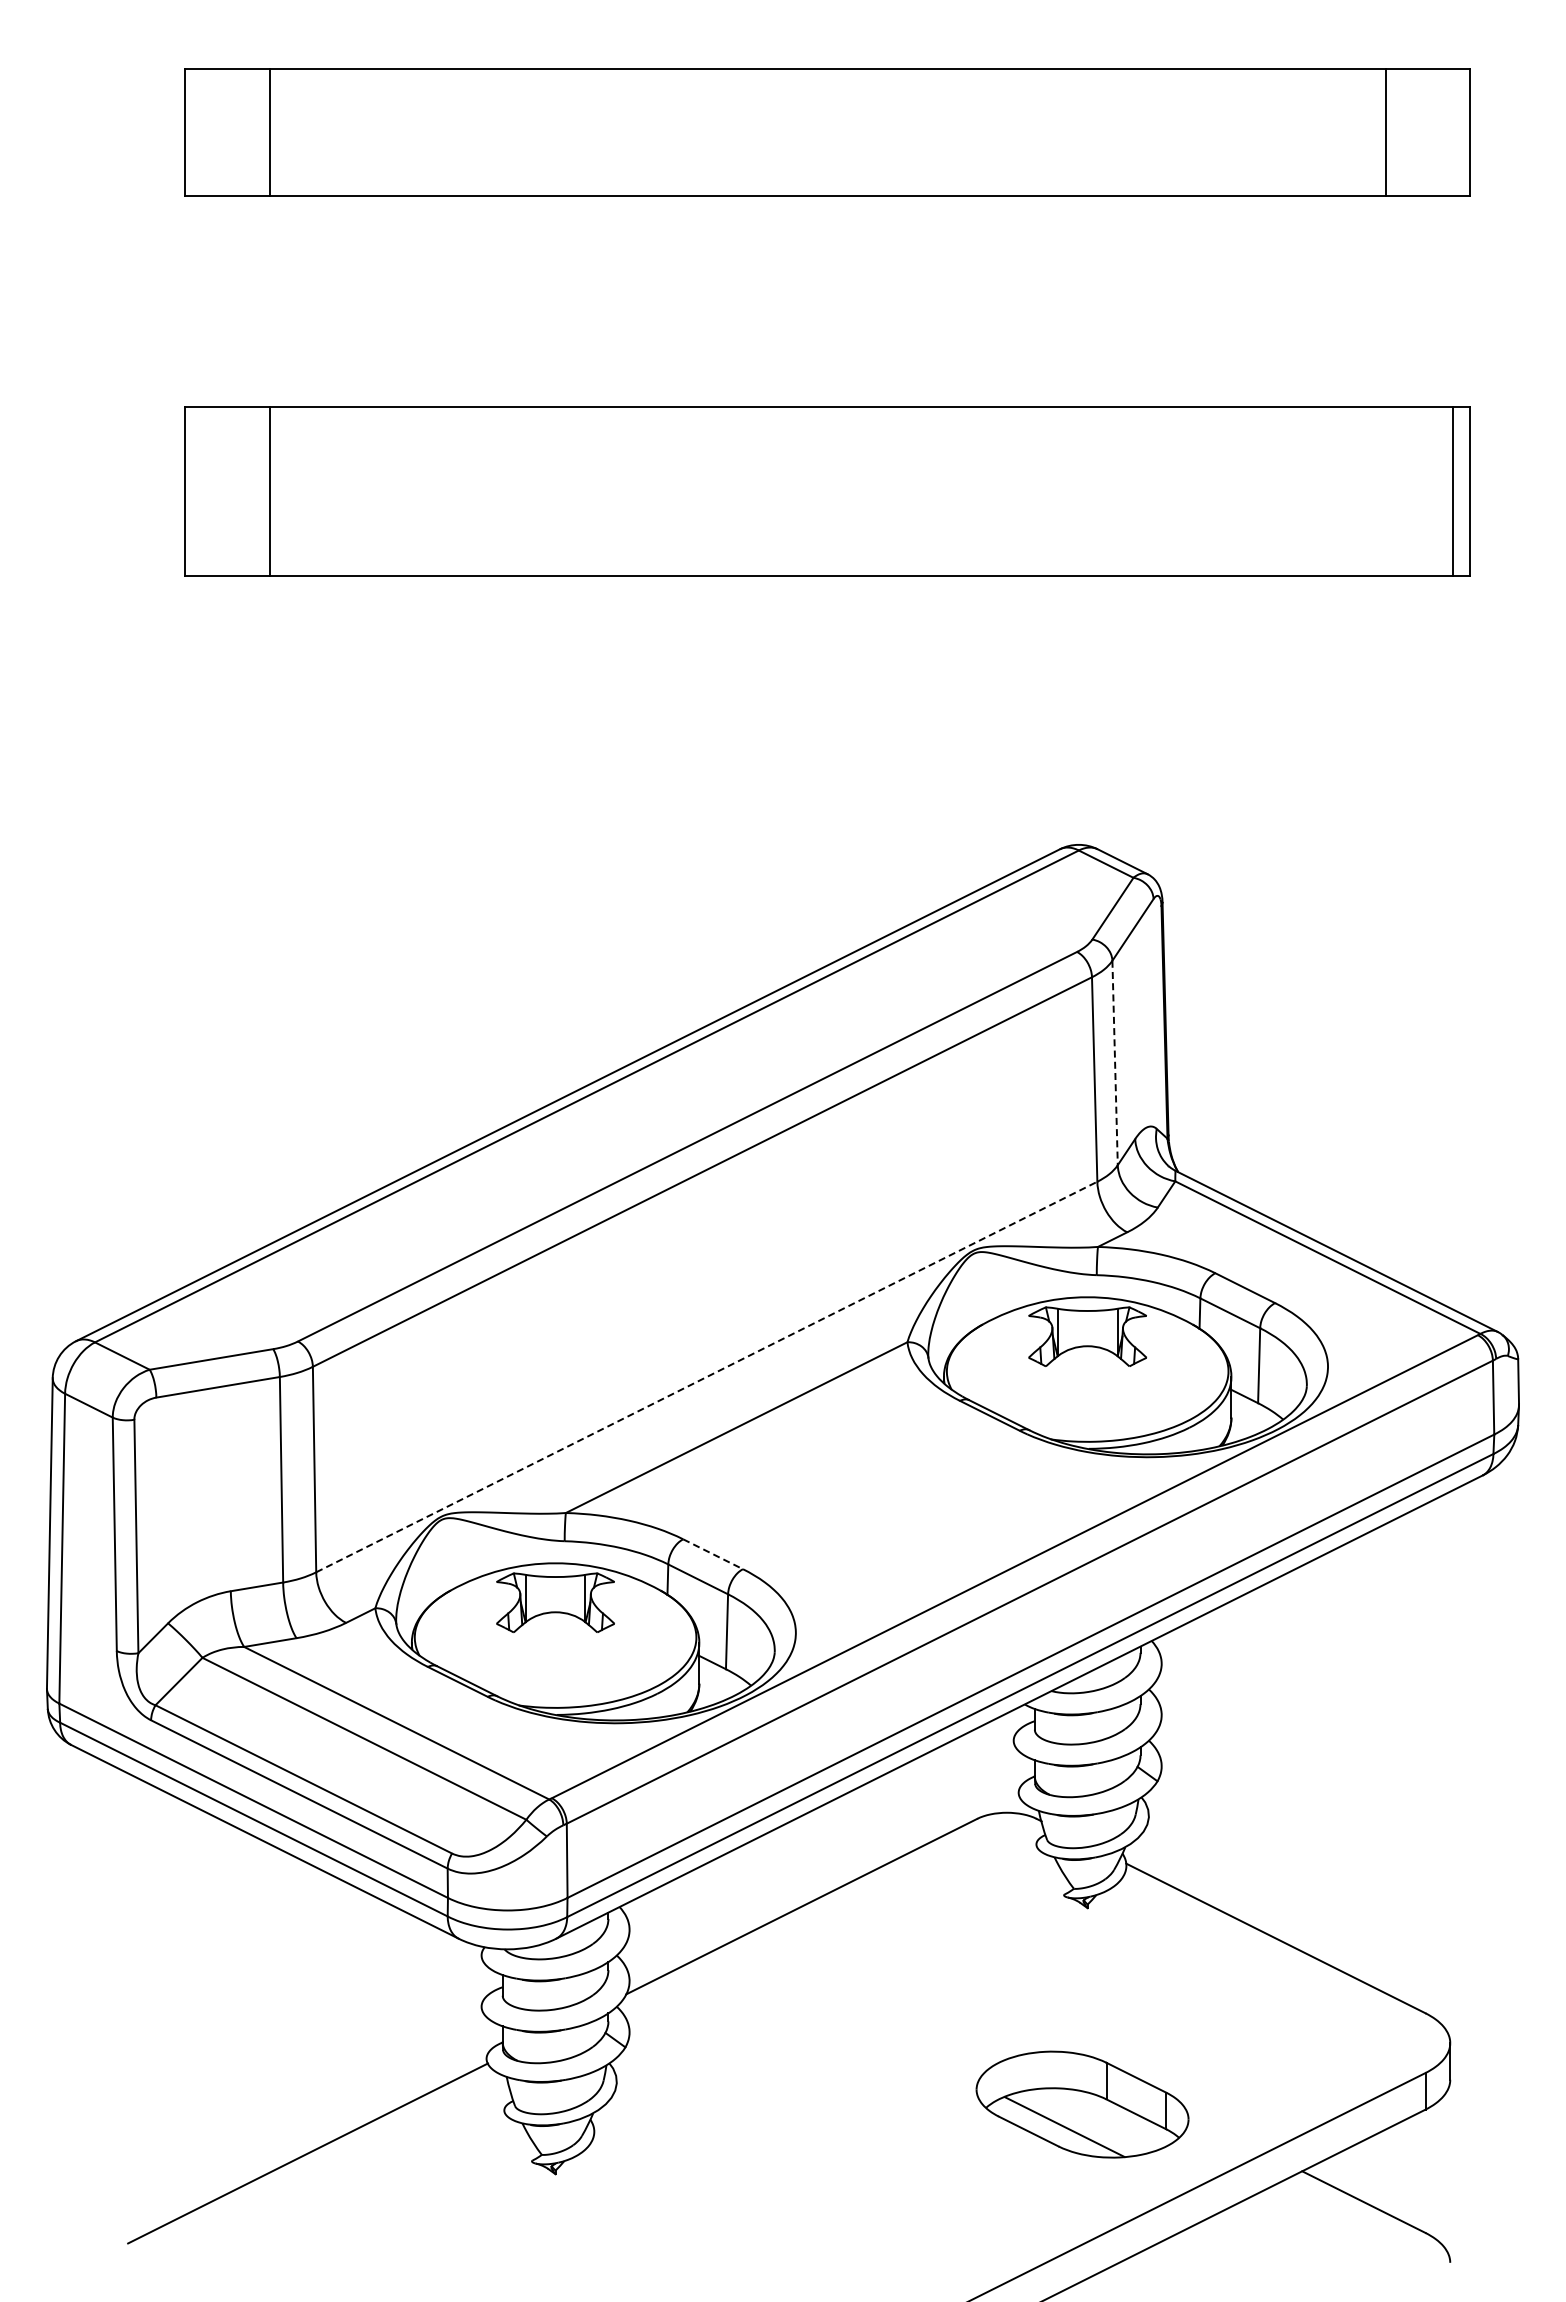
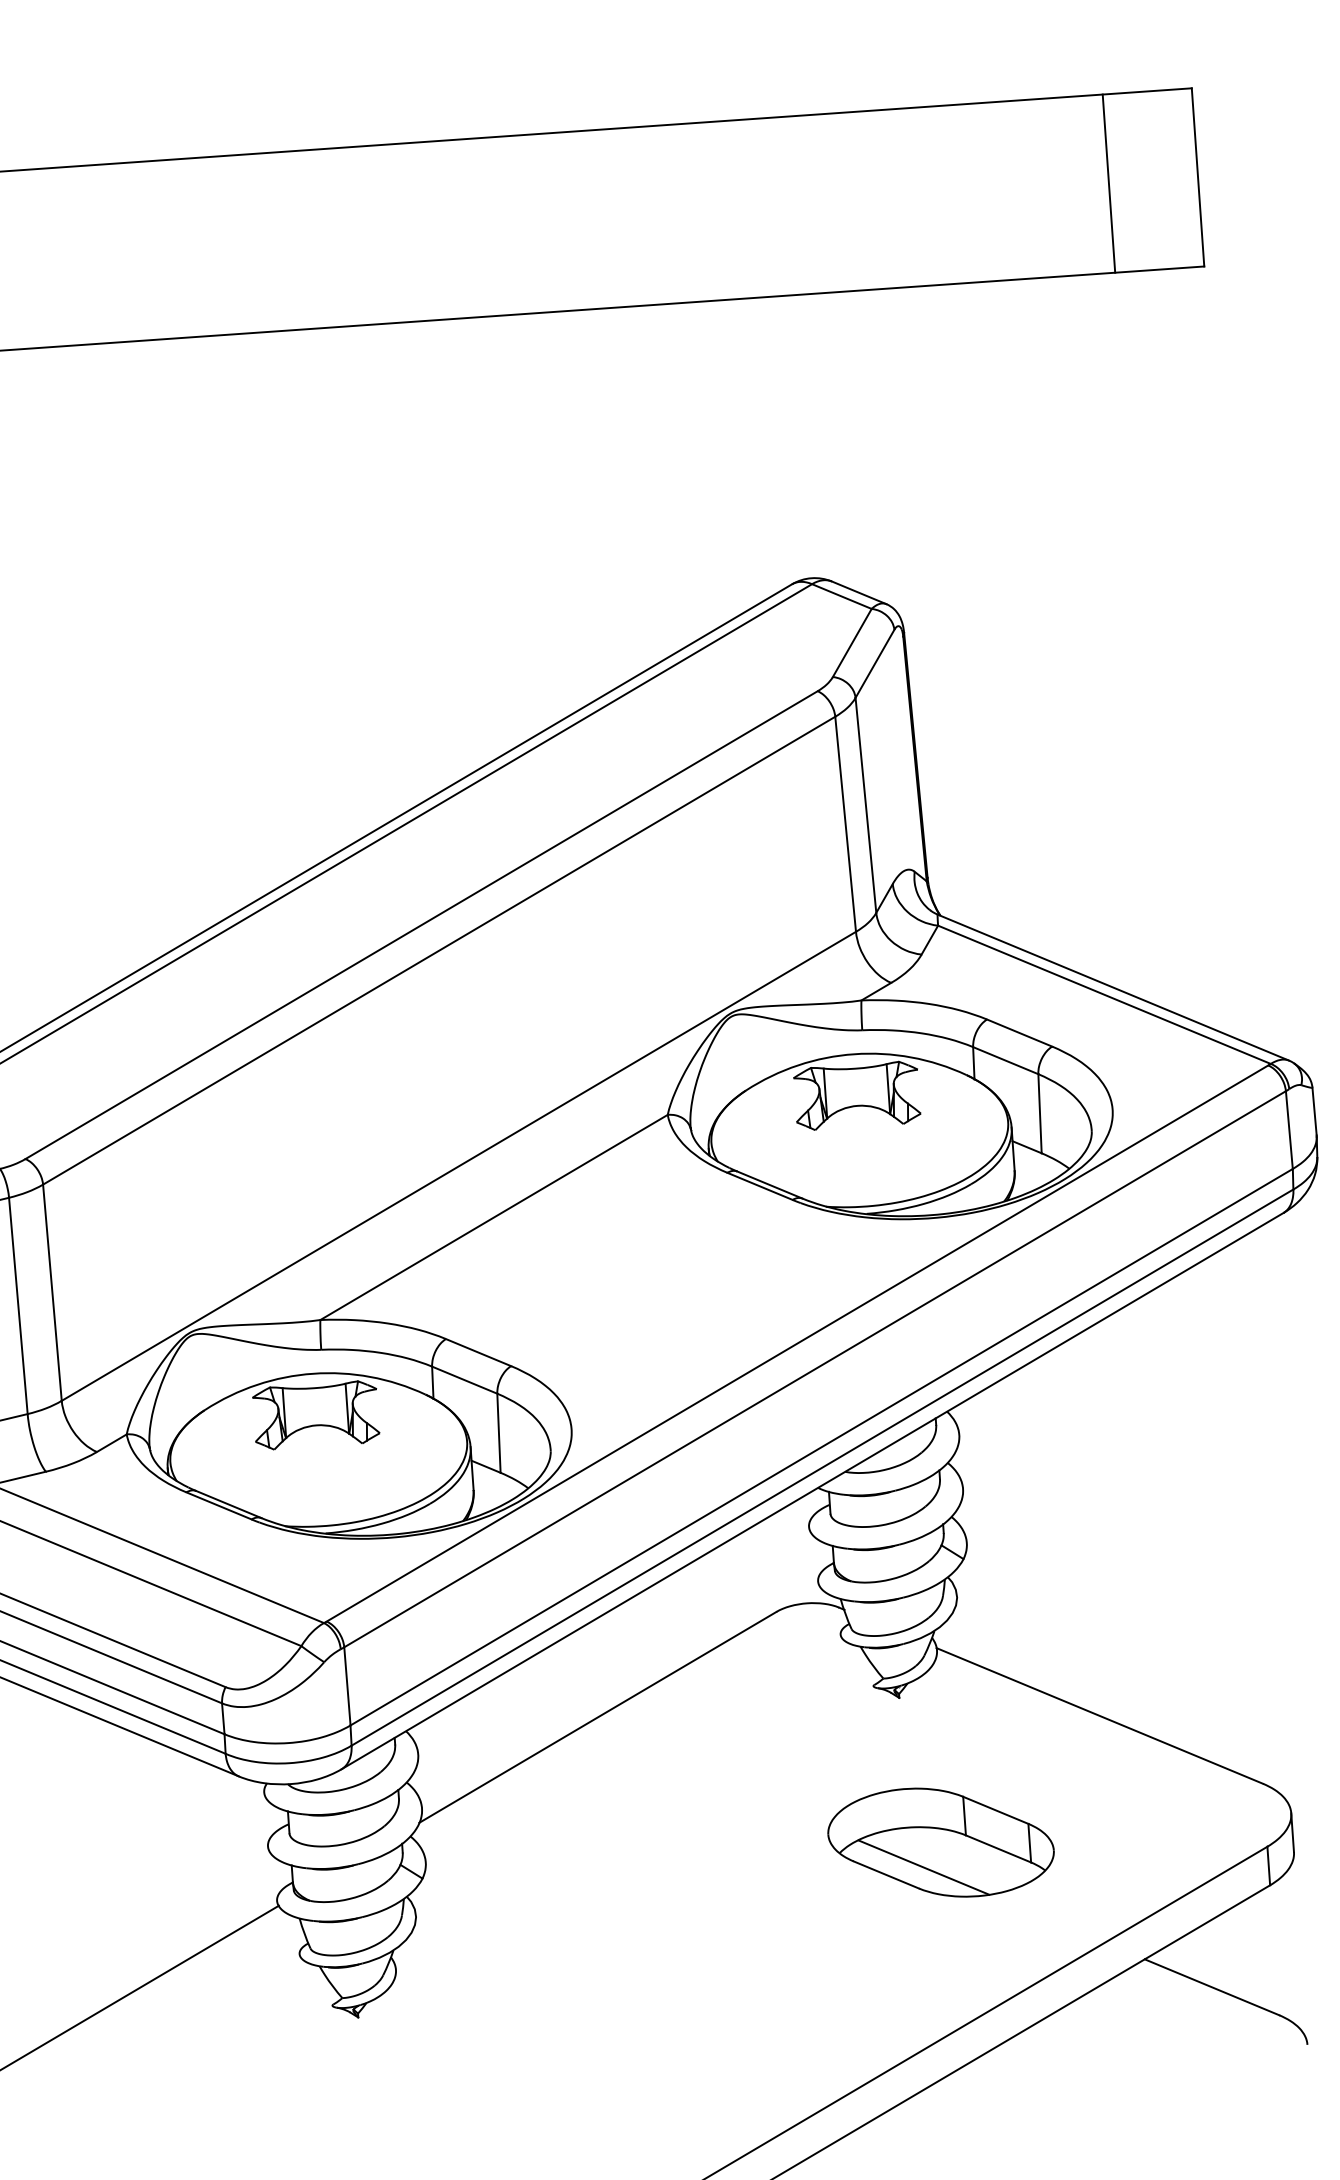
line: (1452, 491) -> (1108, 183), moved
line: (1115, 1063) -> (866, 805), dashed -> solid
line: (706, 1377) -> (458, 1166), dashed -> solid
line: (713, 1554) -> (479, 1352), dashed -> solid
part: (1082, 2104) -> (941, 1842), moved

